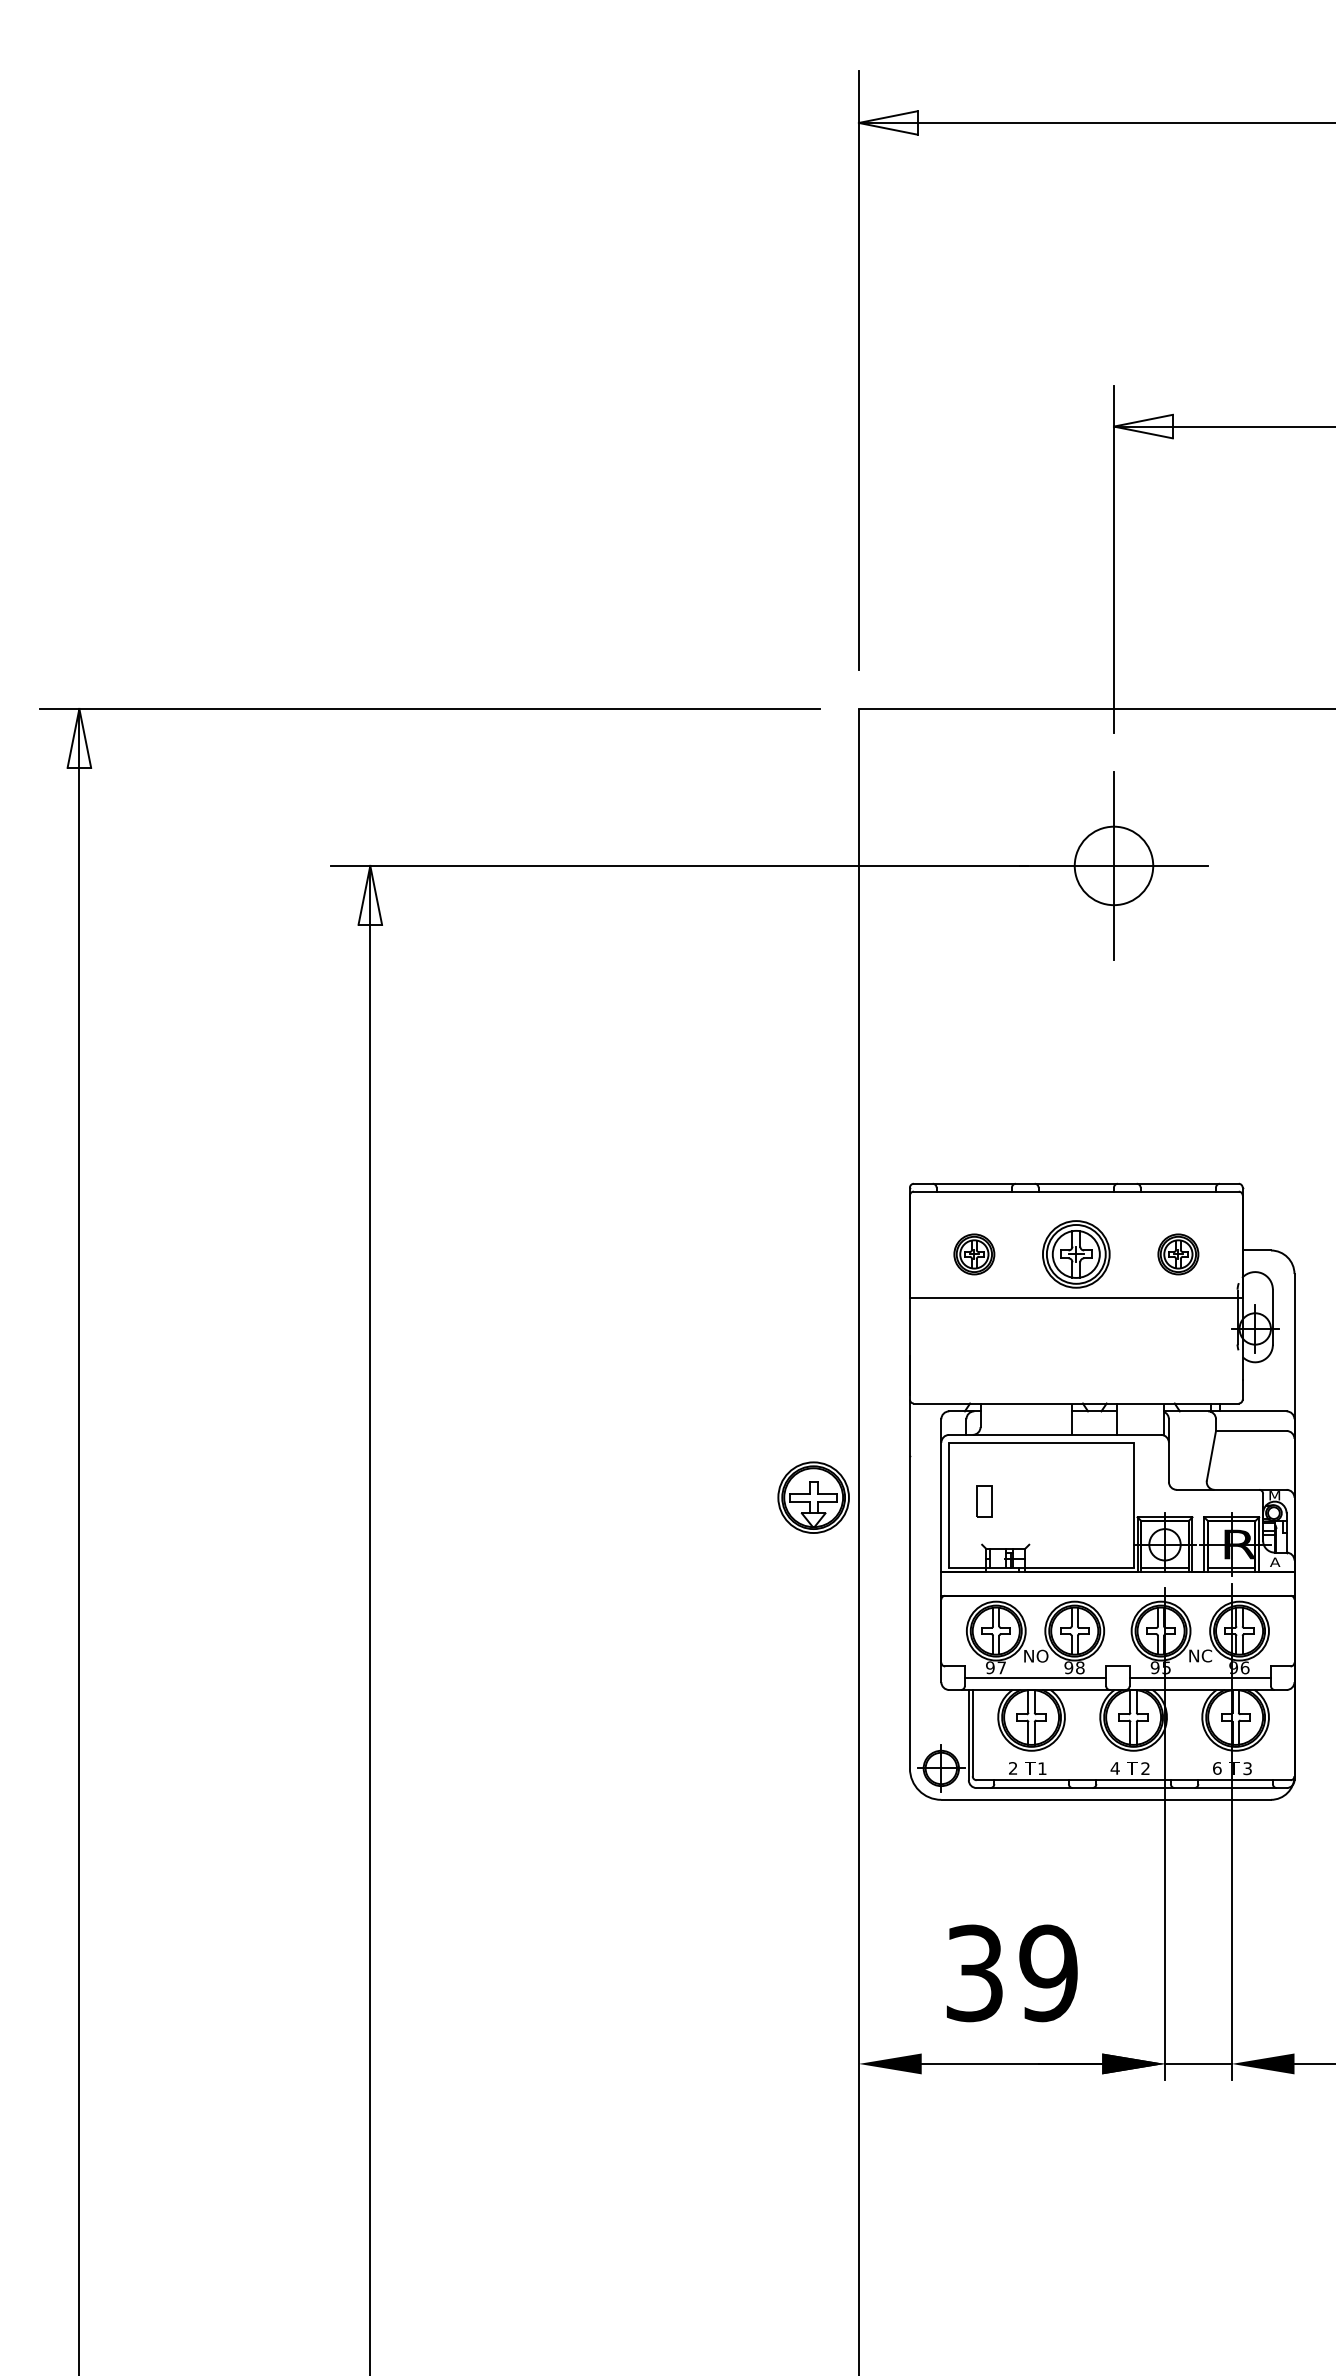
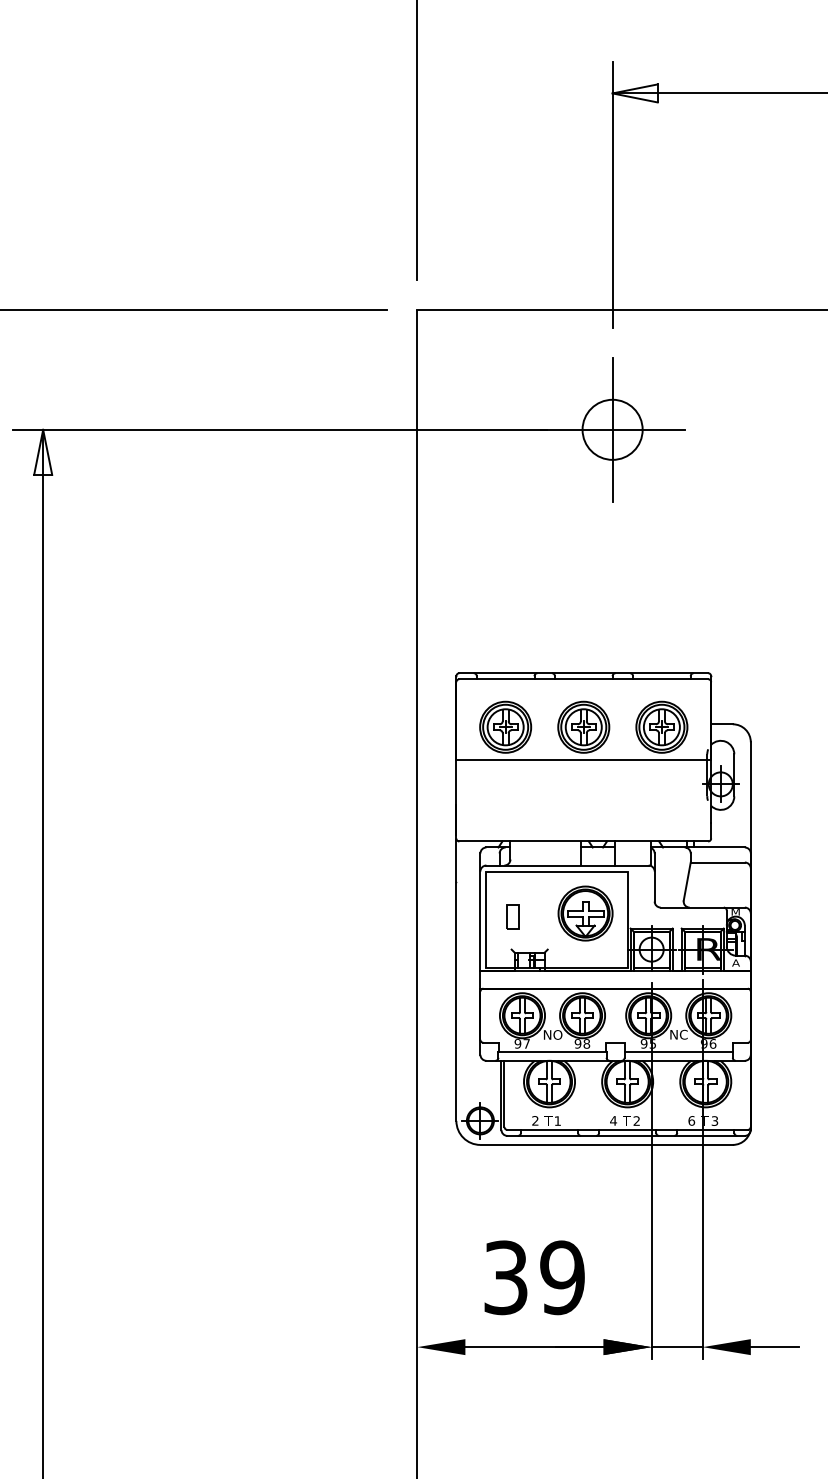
part: (974, 1254) -> (505, 727), size x1.67
part: (1178, 1254) -> (662, 727), size x1.67
part: (813, 1497) -> (585, 913), moved

